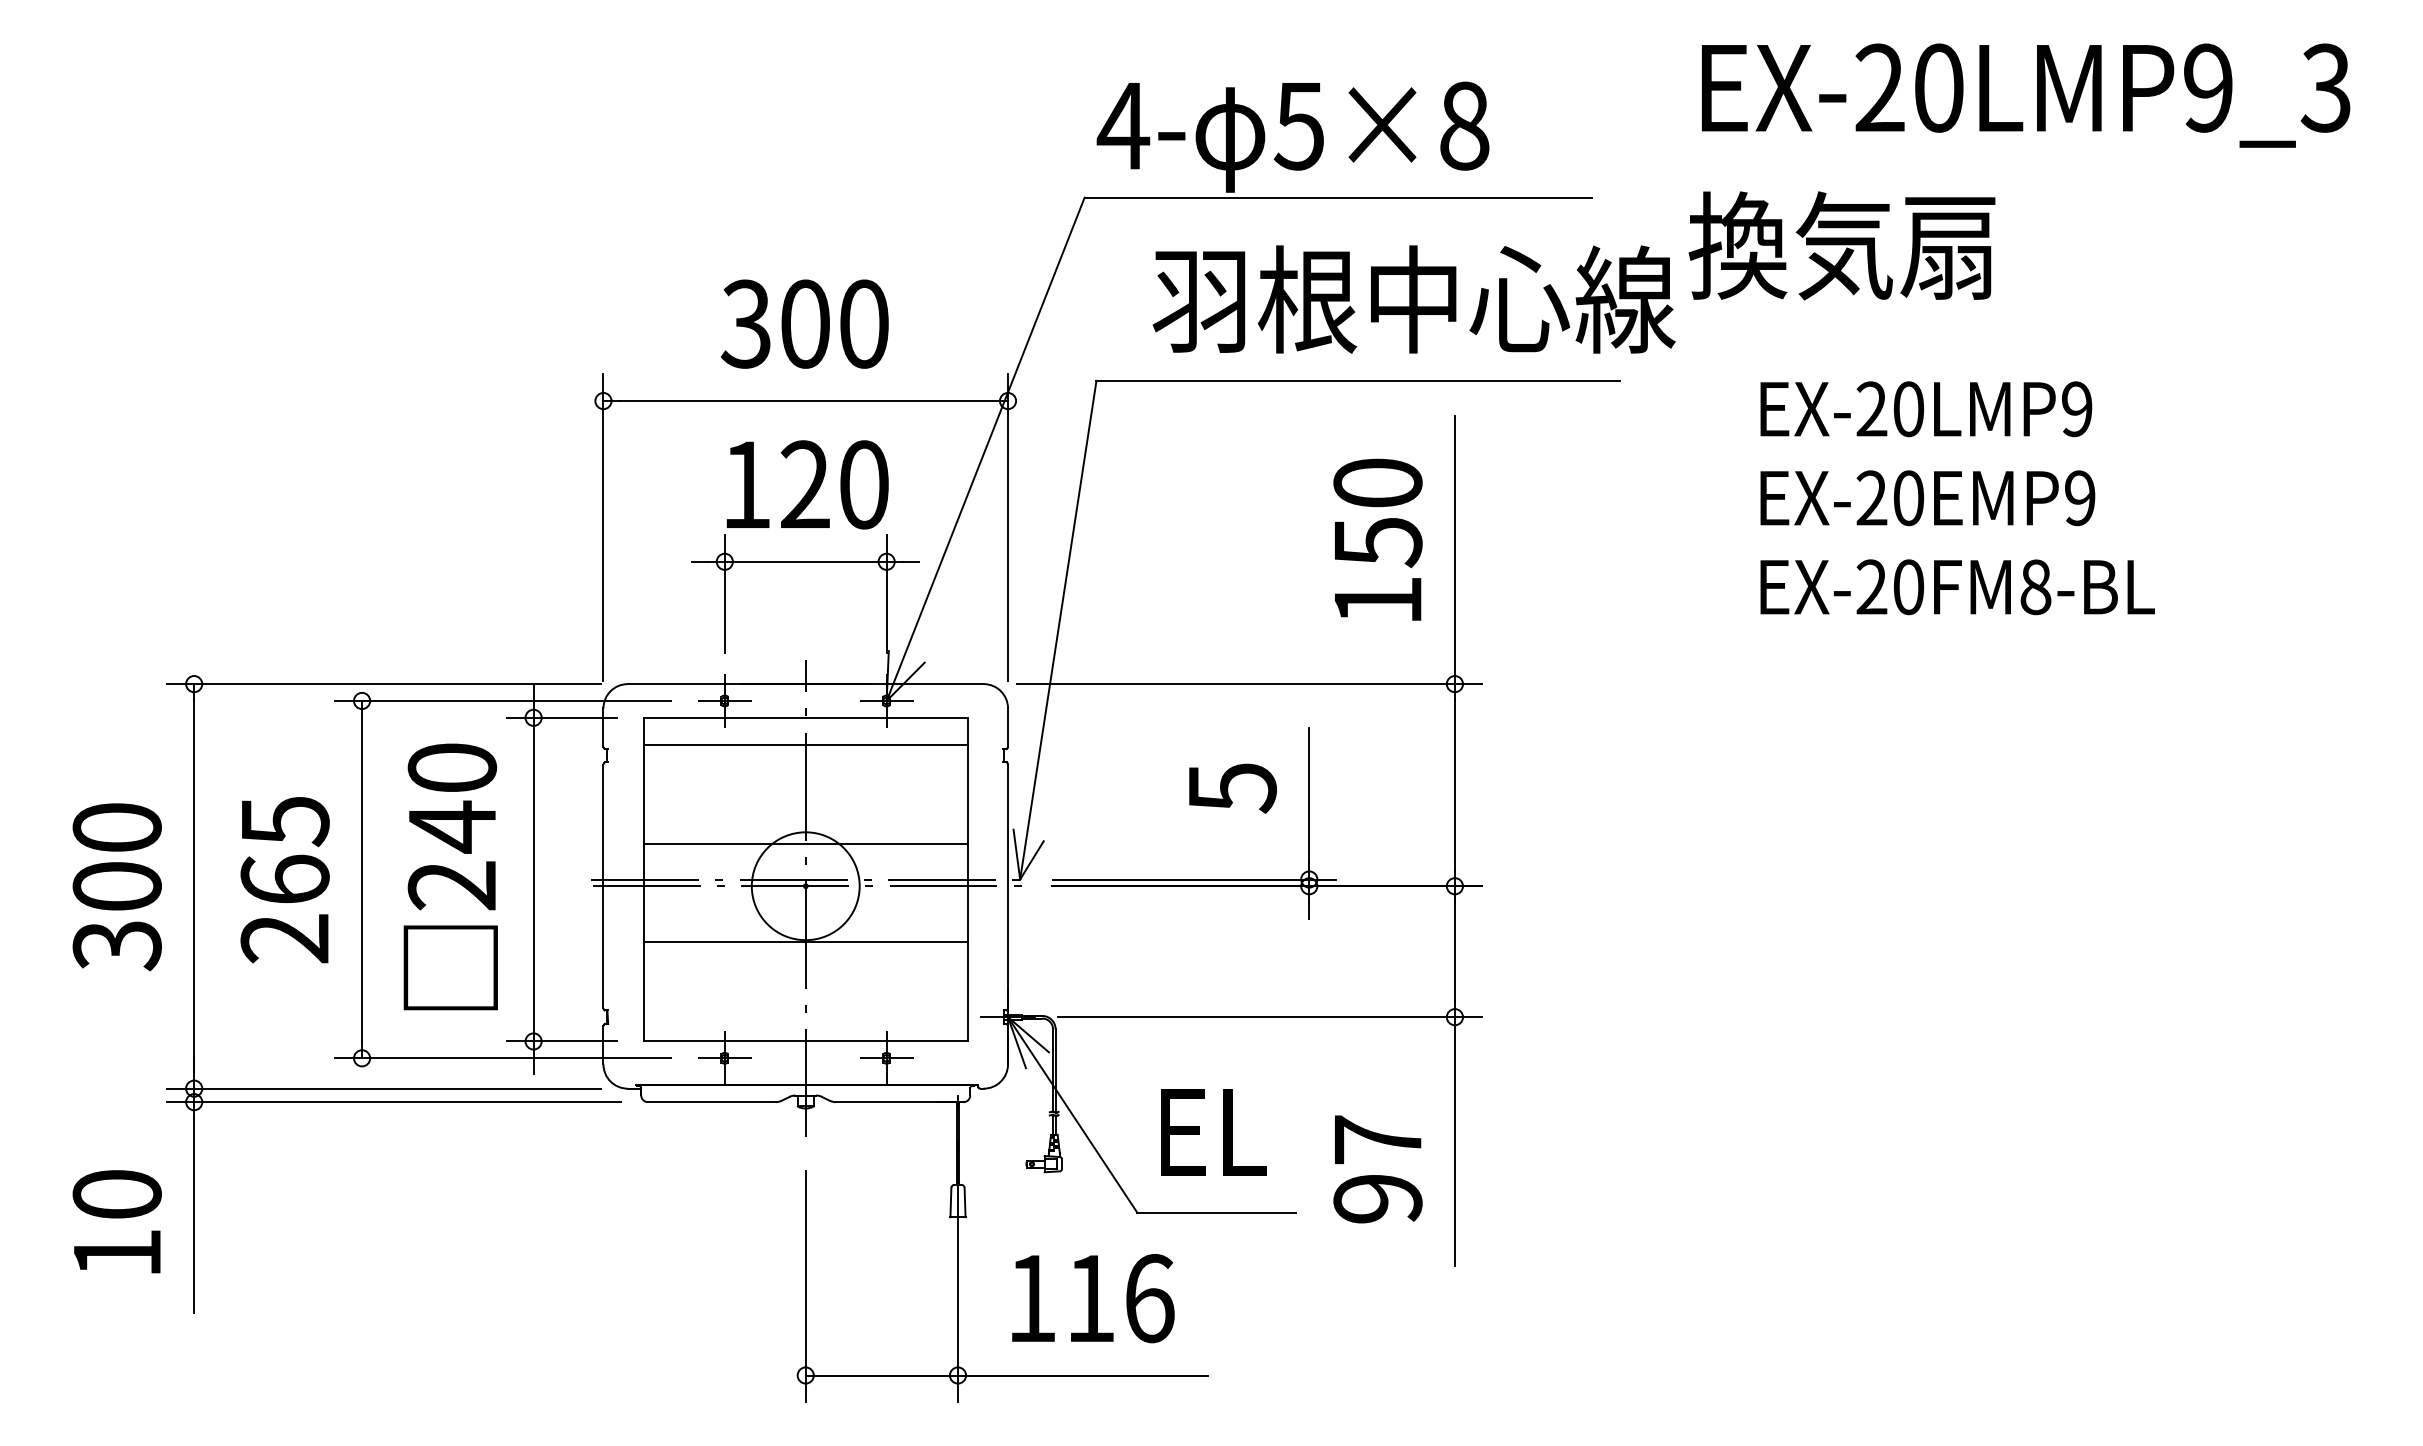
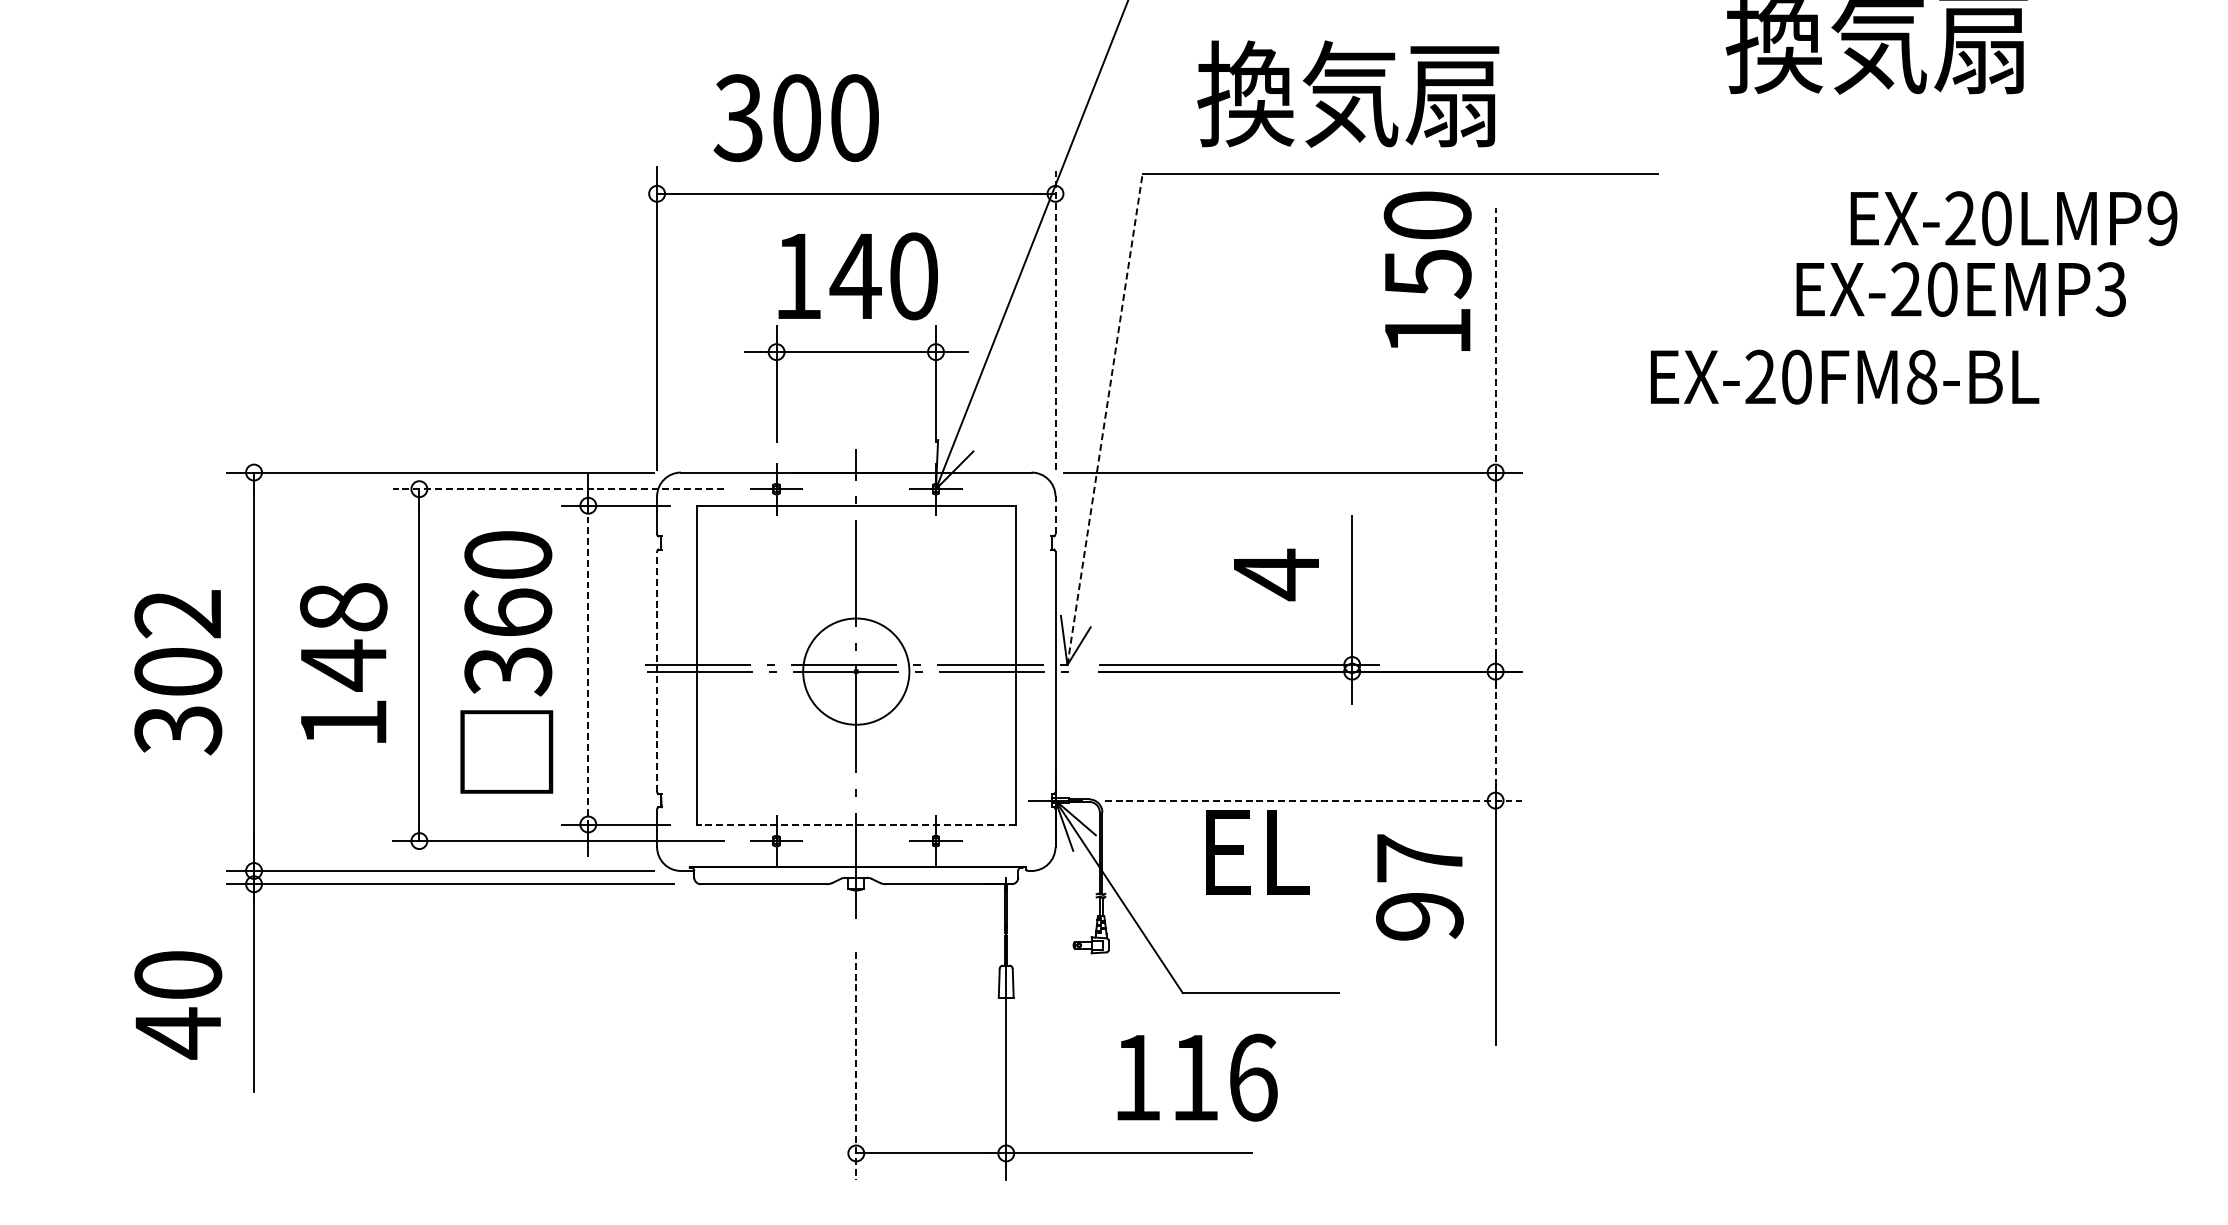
text: (1413, 299) -> (1454, 93), 羽根中心線 -> 換気扇
text: (804, 323) -> (795, 117), moved
text: (1926, 409) -> (2014, 218), moved
text: (804, 483) -> (855, 275), 120 -> 140
text: (2079, 498) -> (2110, 289), EX-20EMP9 -> EX-20EMP3
line: (1008, 527) -> (1055, 318), solid -> dashed
text: (1377, 539) -> (1427, 271), moved
line: (1454, 549) -> (1495, 340), solid -> dashed
text: (1957, 587) -> (1844, 377), moved
line: (1058, 629) -> (1105, 418), solid -> dashed
line: (503, 700) -> (558, 488), solid -> dashed
line: (1008, 726) -> (1055, 514), solid -> dashed
line: (805, 744) -> (856, 532), removed
line: (1454, 785) -> (1495, 572), solid -> dashed
text: (1233, 787) -> (1277, 574), 5 -> 4
text: (116, 827) -> (177, 613), 300 -> 302
line: (805, 843) -> (856, 629), removed
text: (452, 855) -> (508, 641), 240 -> 360
text: (284, 879) -> (342, 664), 265 -> 148
line: (533, 879) -> (588, 664), solid -> dashed
line: (603, 886) -> (657, 671), solid -> dashed
line: (805, 942) -> (856, 727), removed
line: (1454, 948) -> (1495, 732), solid -> dashed
line: (1269, 1017) -> (1313, 800), solid -> dashed
line: (805, 1041) -> (856, 824), solid -> dashed
text: (1213, 1132) -> (1257, 852), moved
text: (1377, 1169) -> (1419, 887), moved
text: (117, 1253) -> (178, 1033), 10 -> 40
line: (805, 1286) -> (856, 1065), solid -> dashed
text: (1093, 1298) -> (1197, 1077), moved

